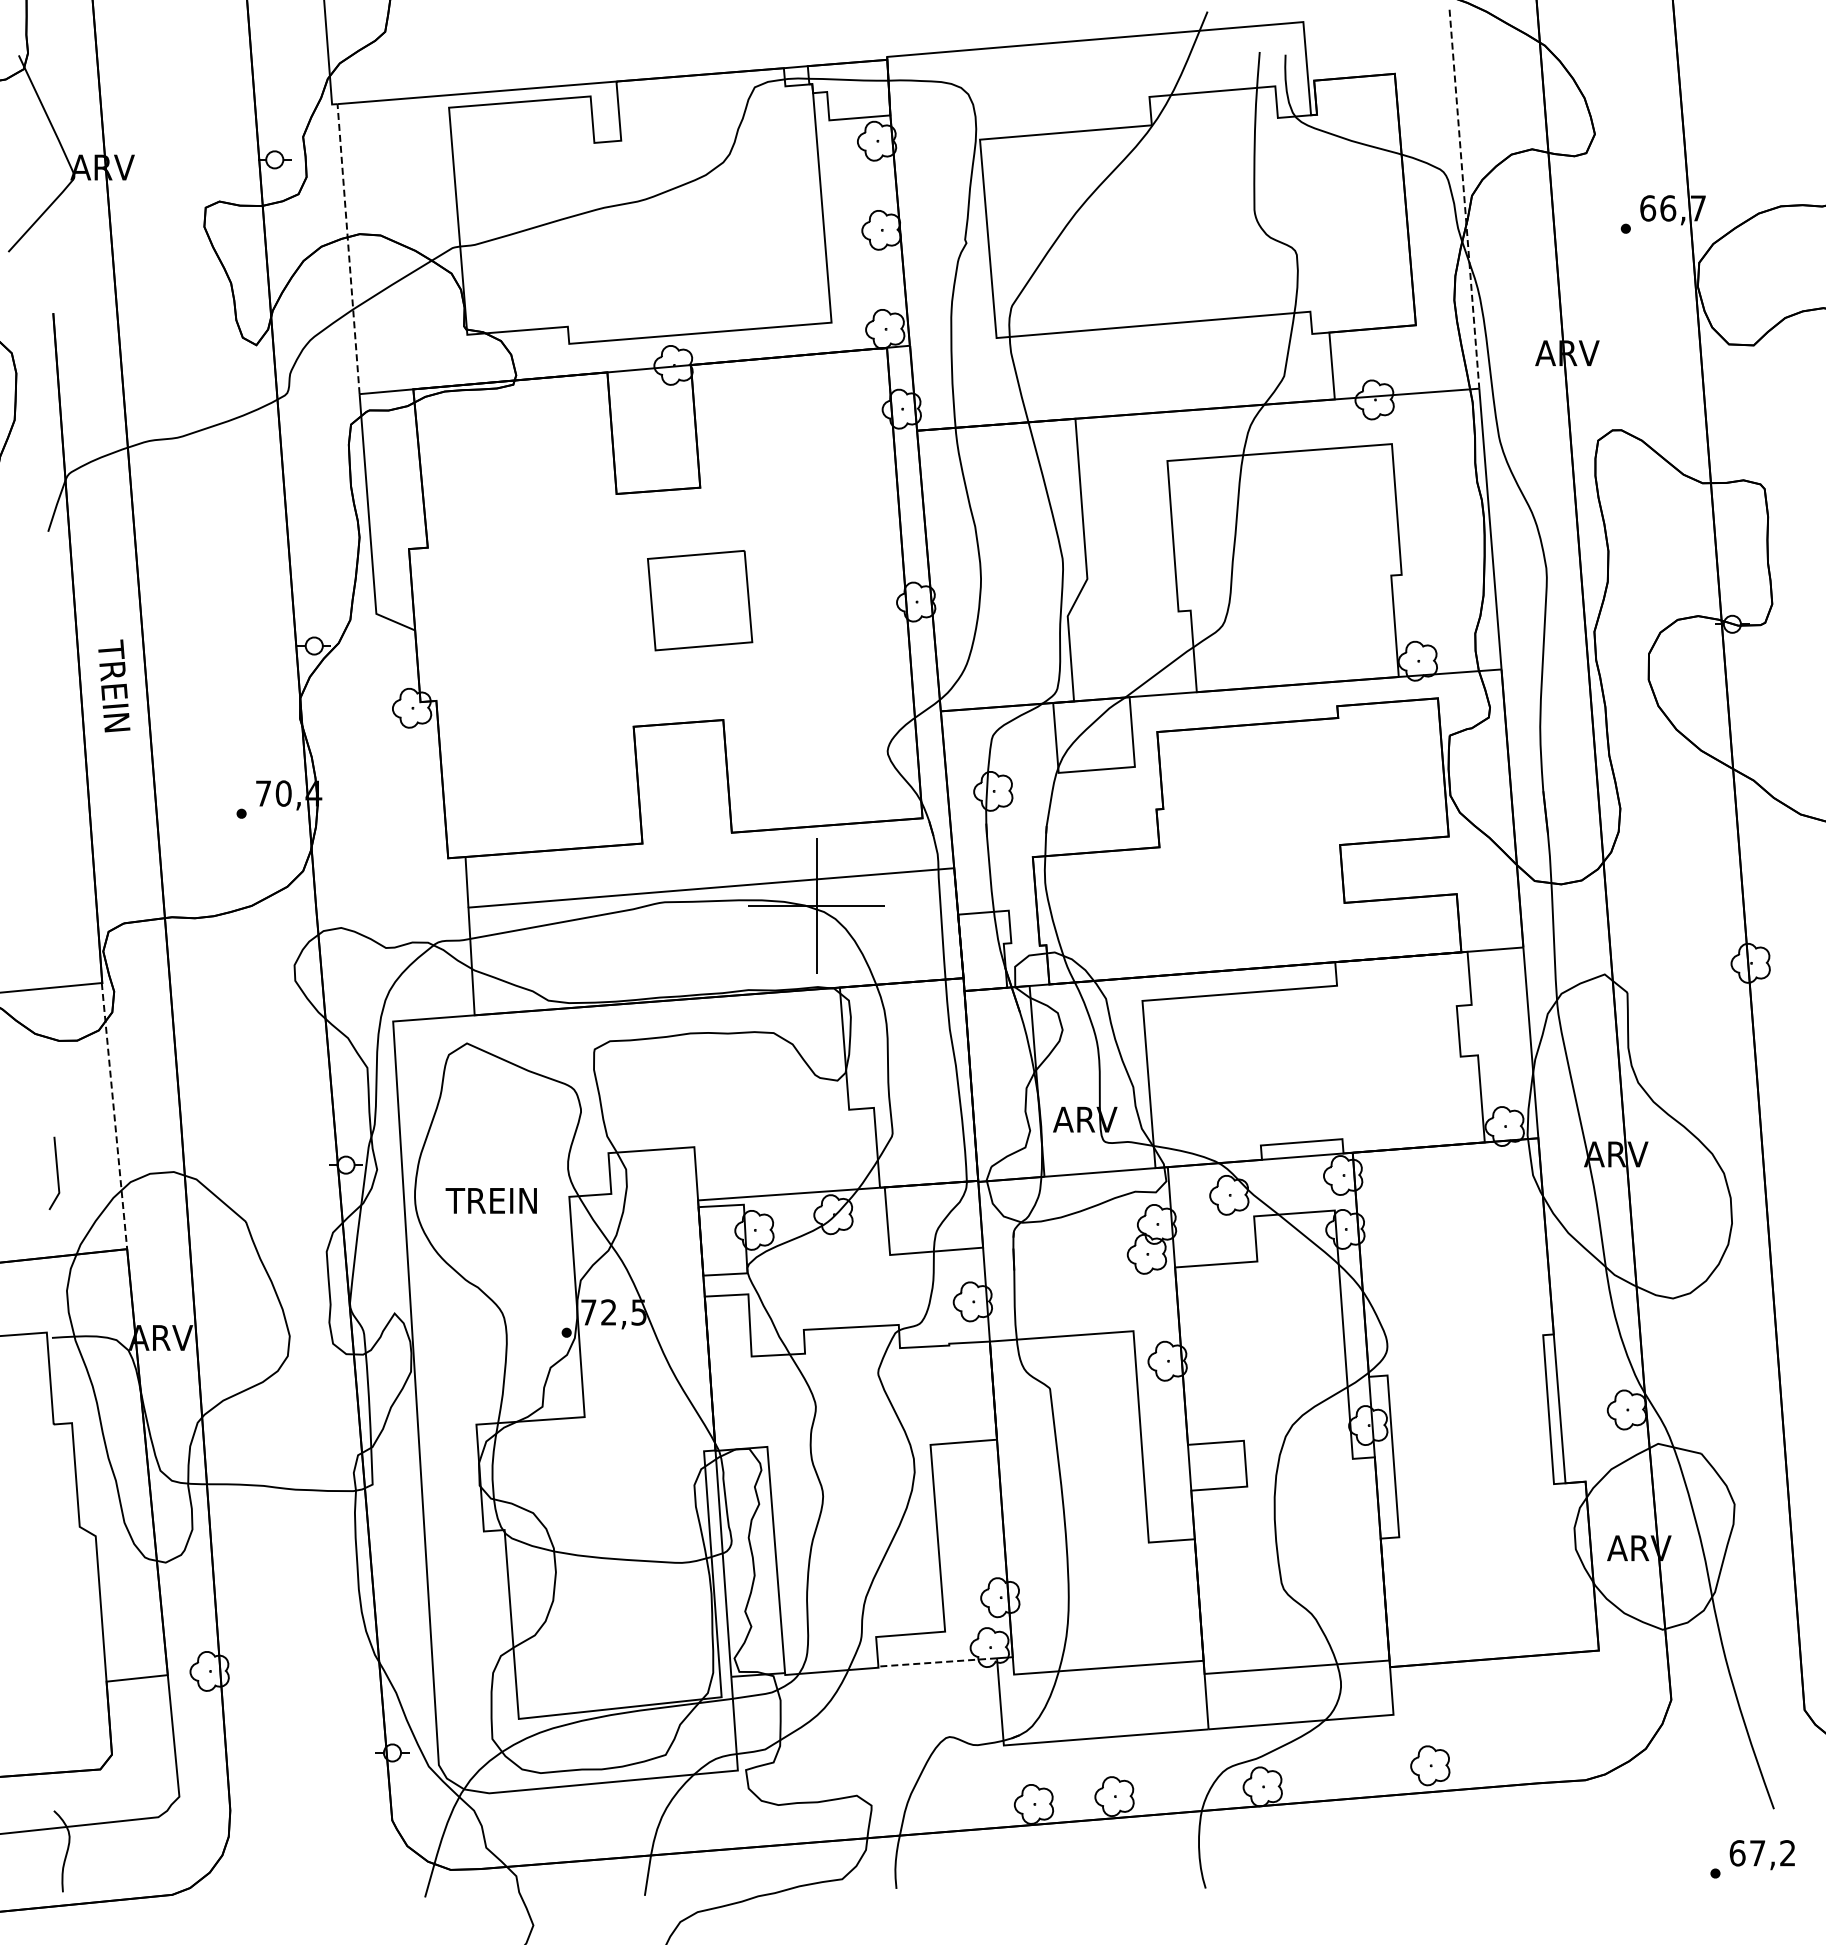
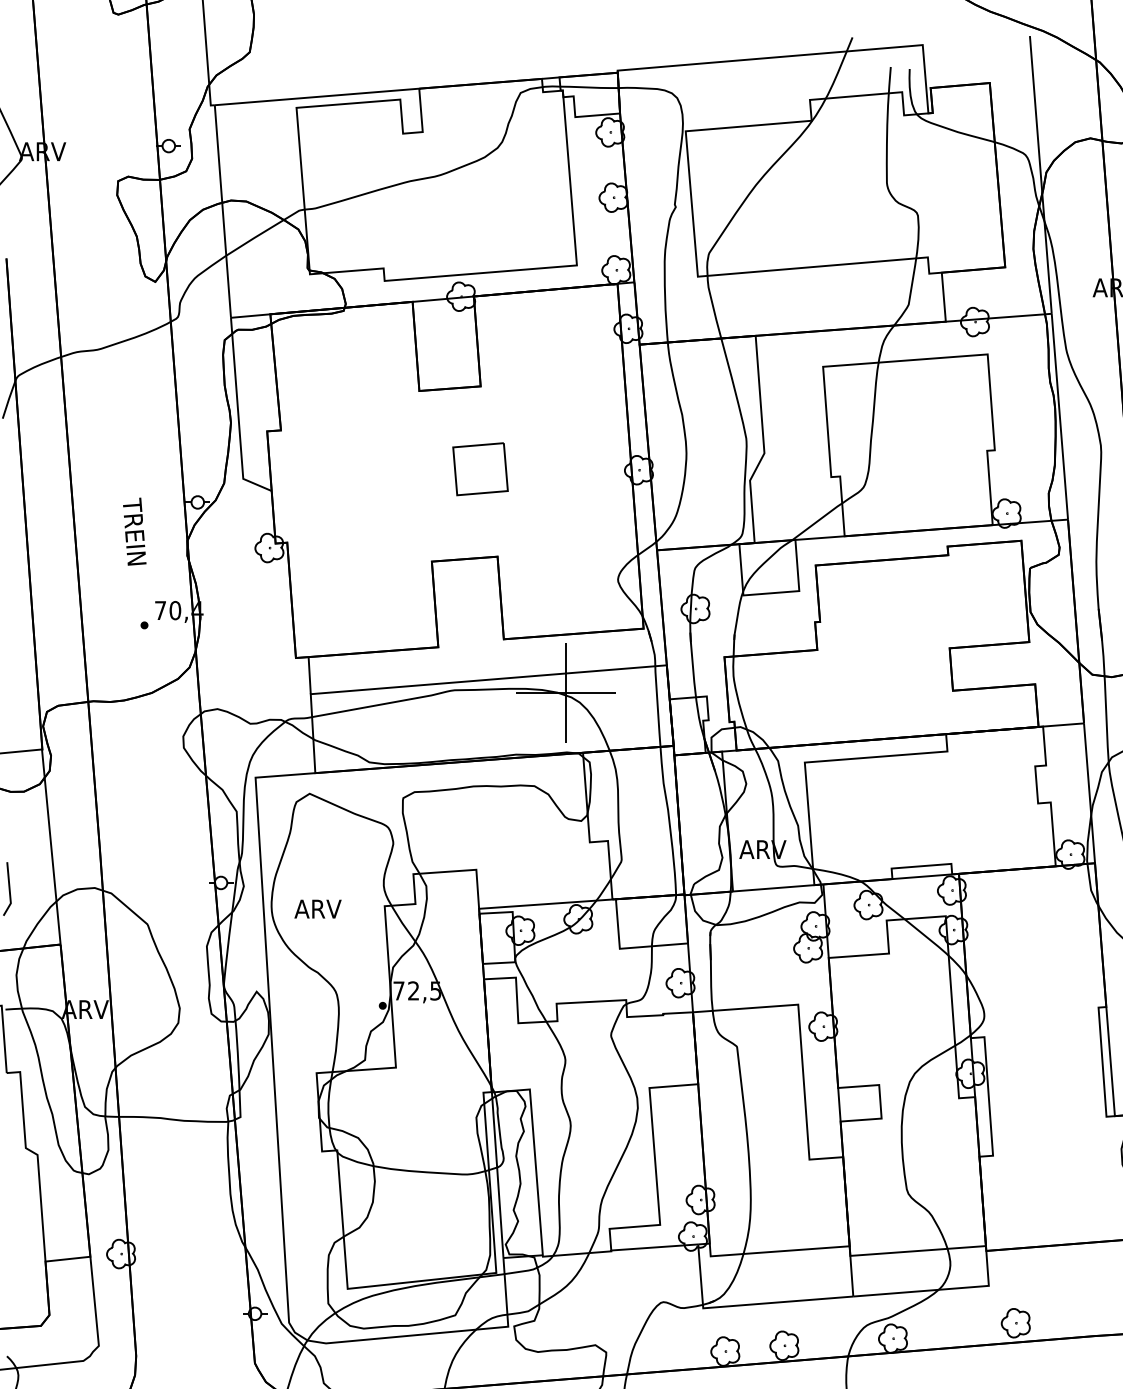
line: (1464, 199) -> (1040, 175), dashed -> solid
line: (348, 248) -> (222, 211), dashed -> solid
part: (699, 600) -> (480, 469), size x0.71
text: (114, 685) -> (134, 531), moved
line: (114, 1116) -> (51, 847), dashed -> solid
text: (490, 1200) -> (326, 908), TREIN -> ARV
line: (937, 1662) -> (654, 1247), dashed -> solid

